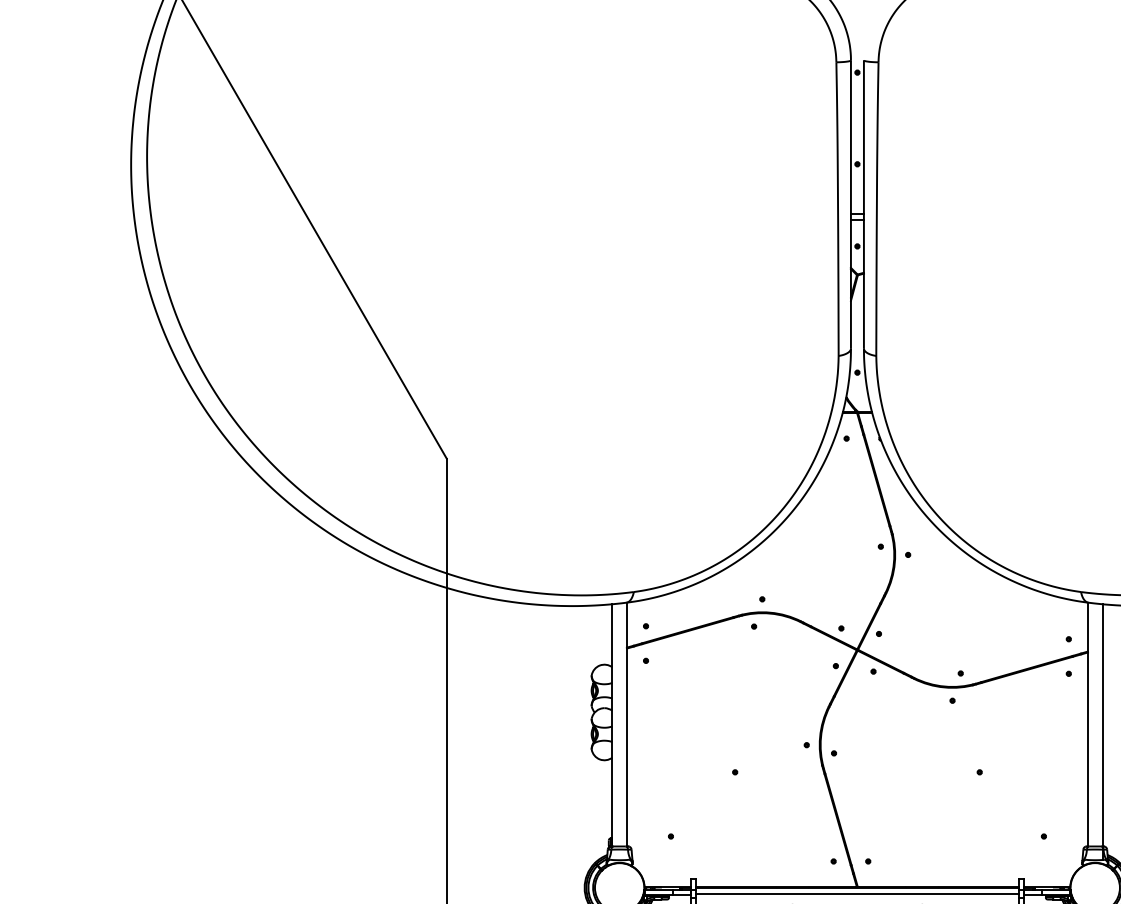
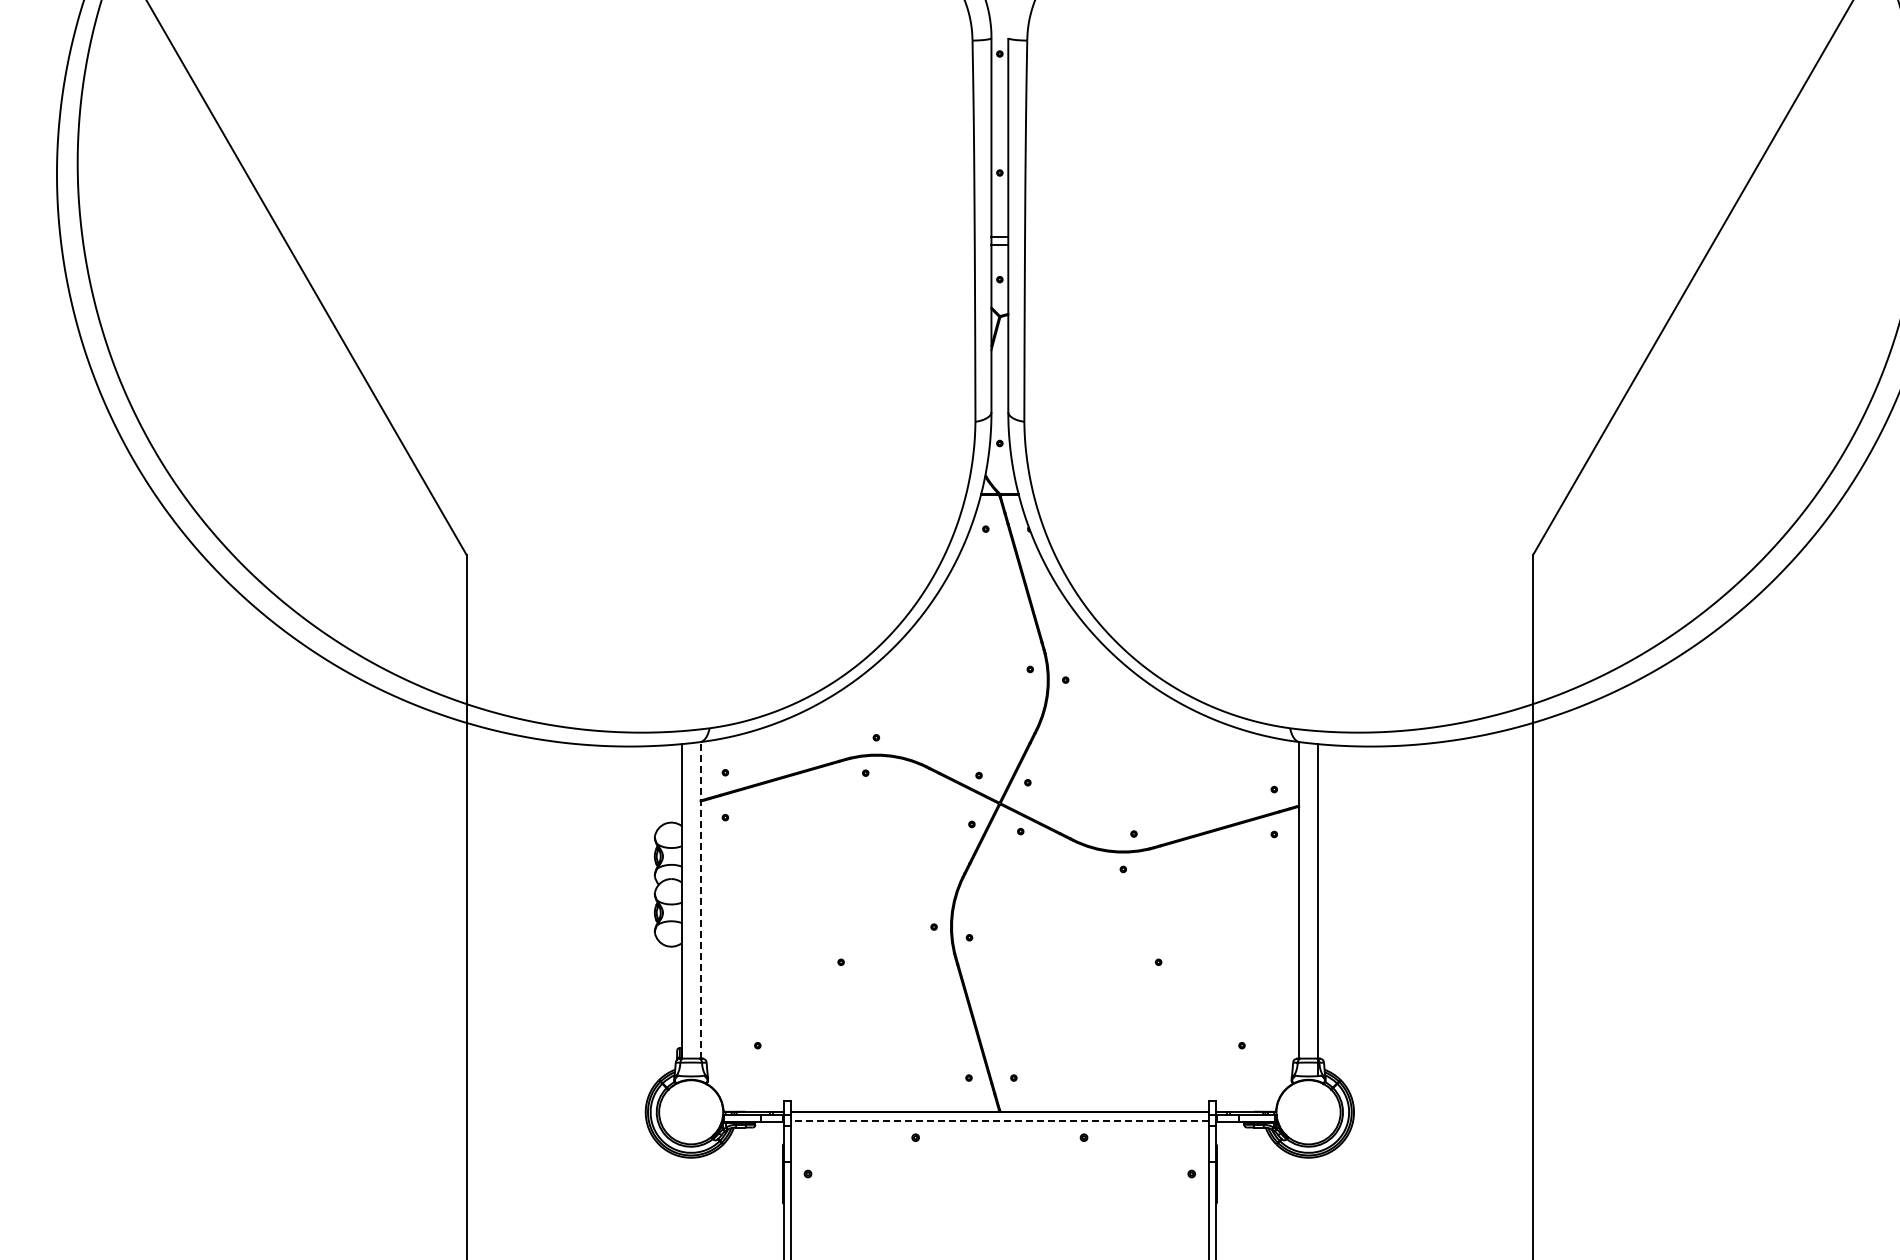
line: (626, 723) -> (700, 899), solid -> dashed
line: (857, 894) -> (999, 1120), solid -> dashed

